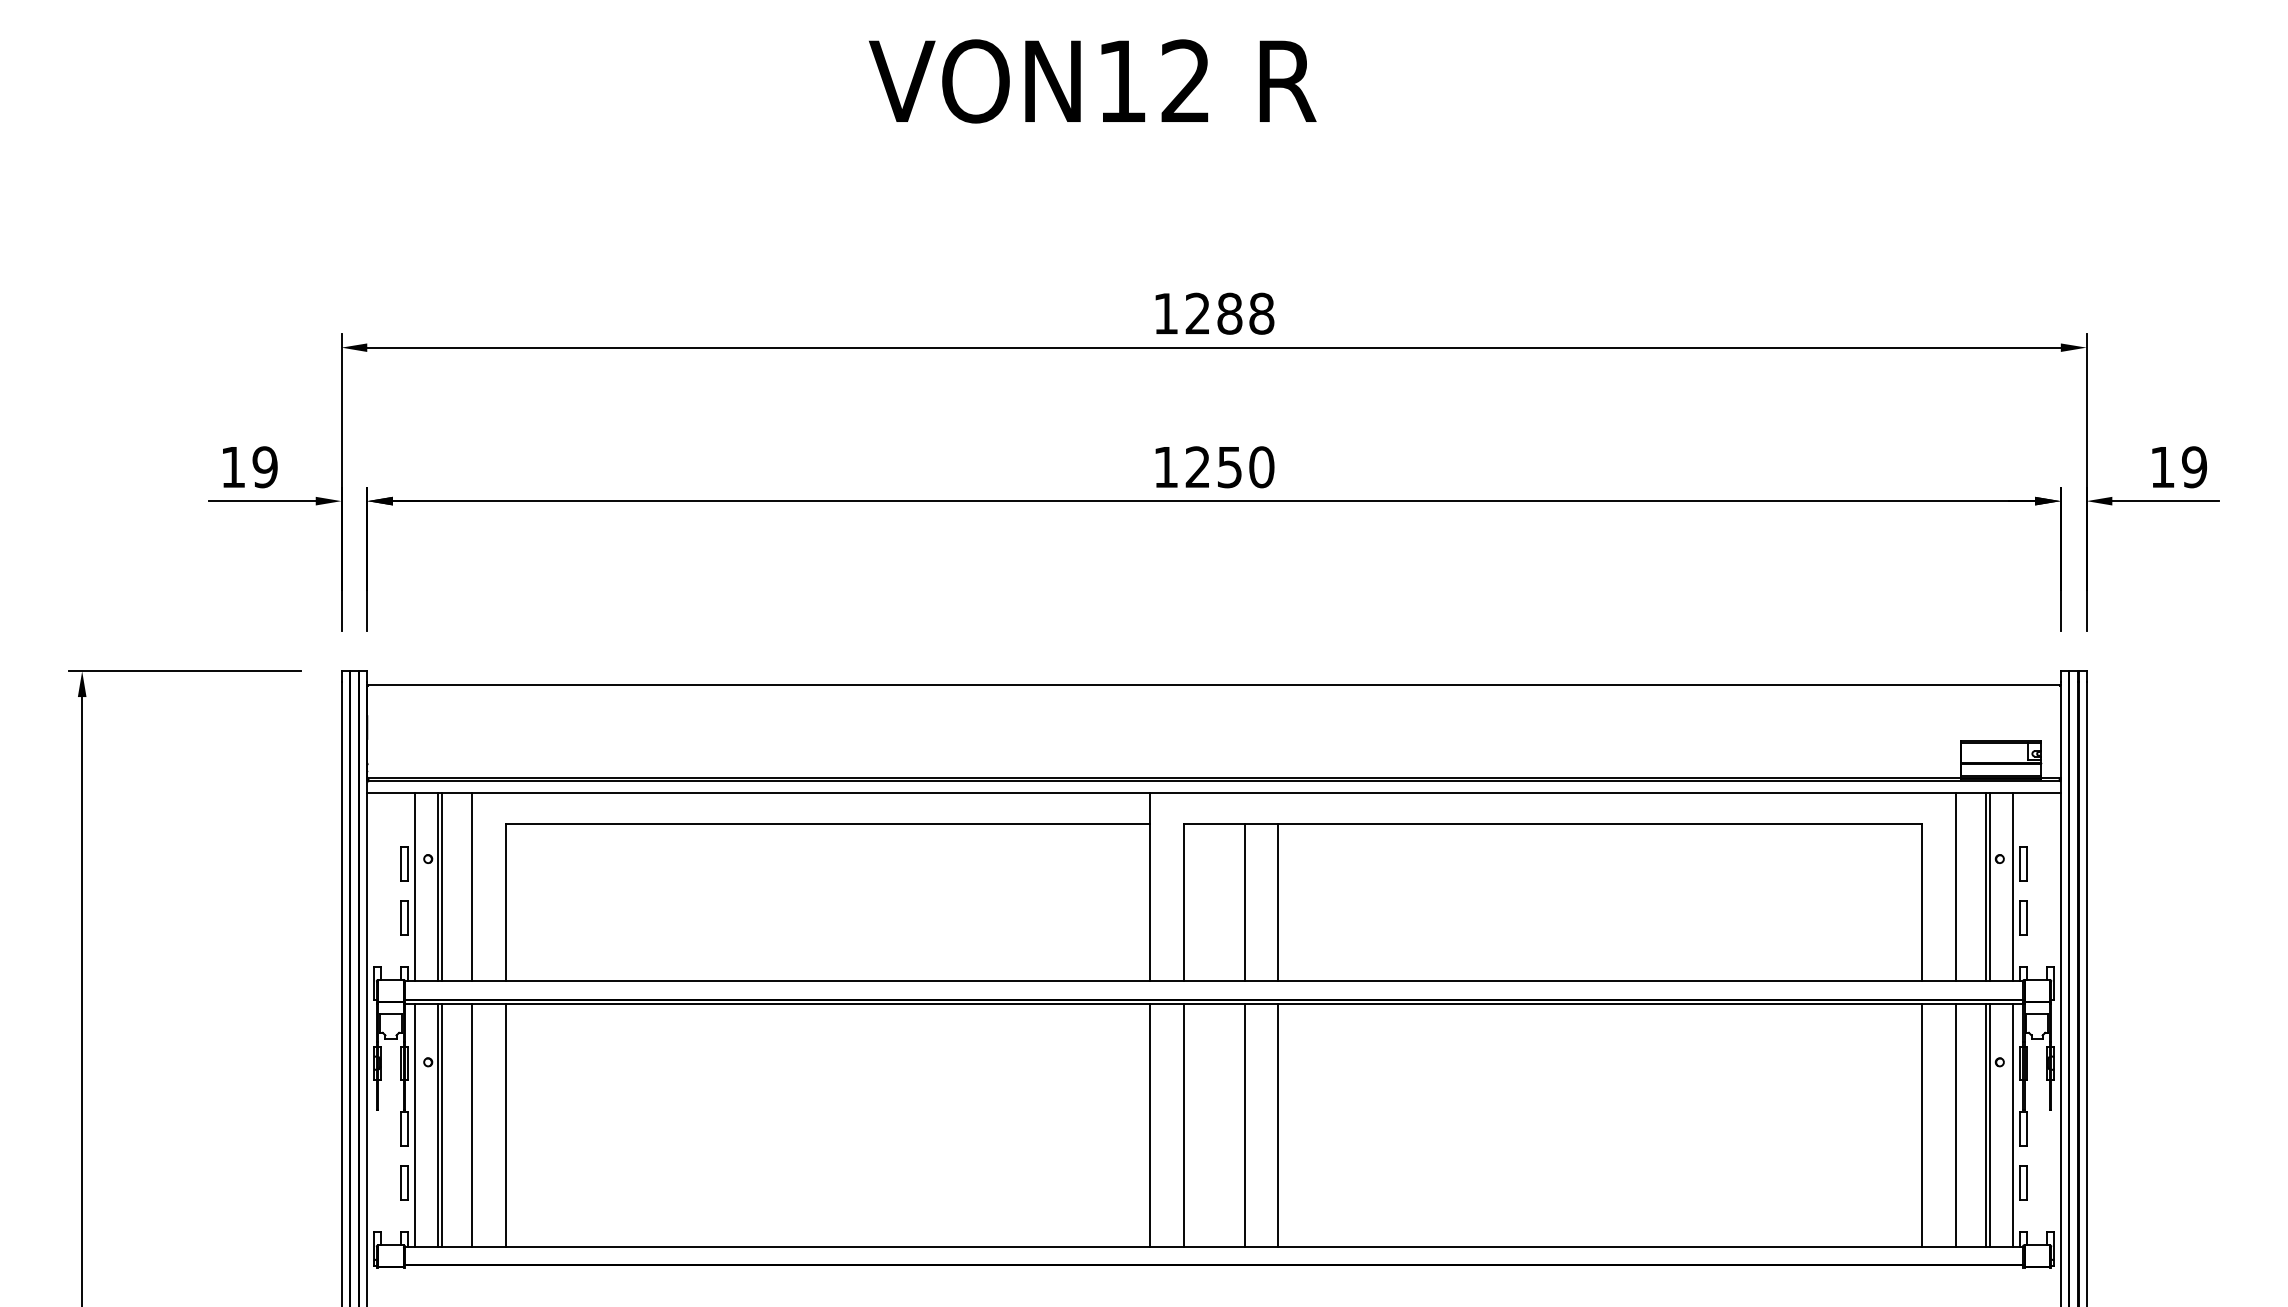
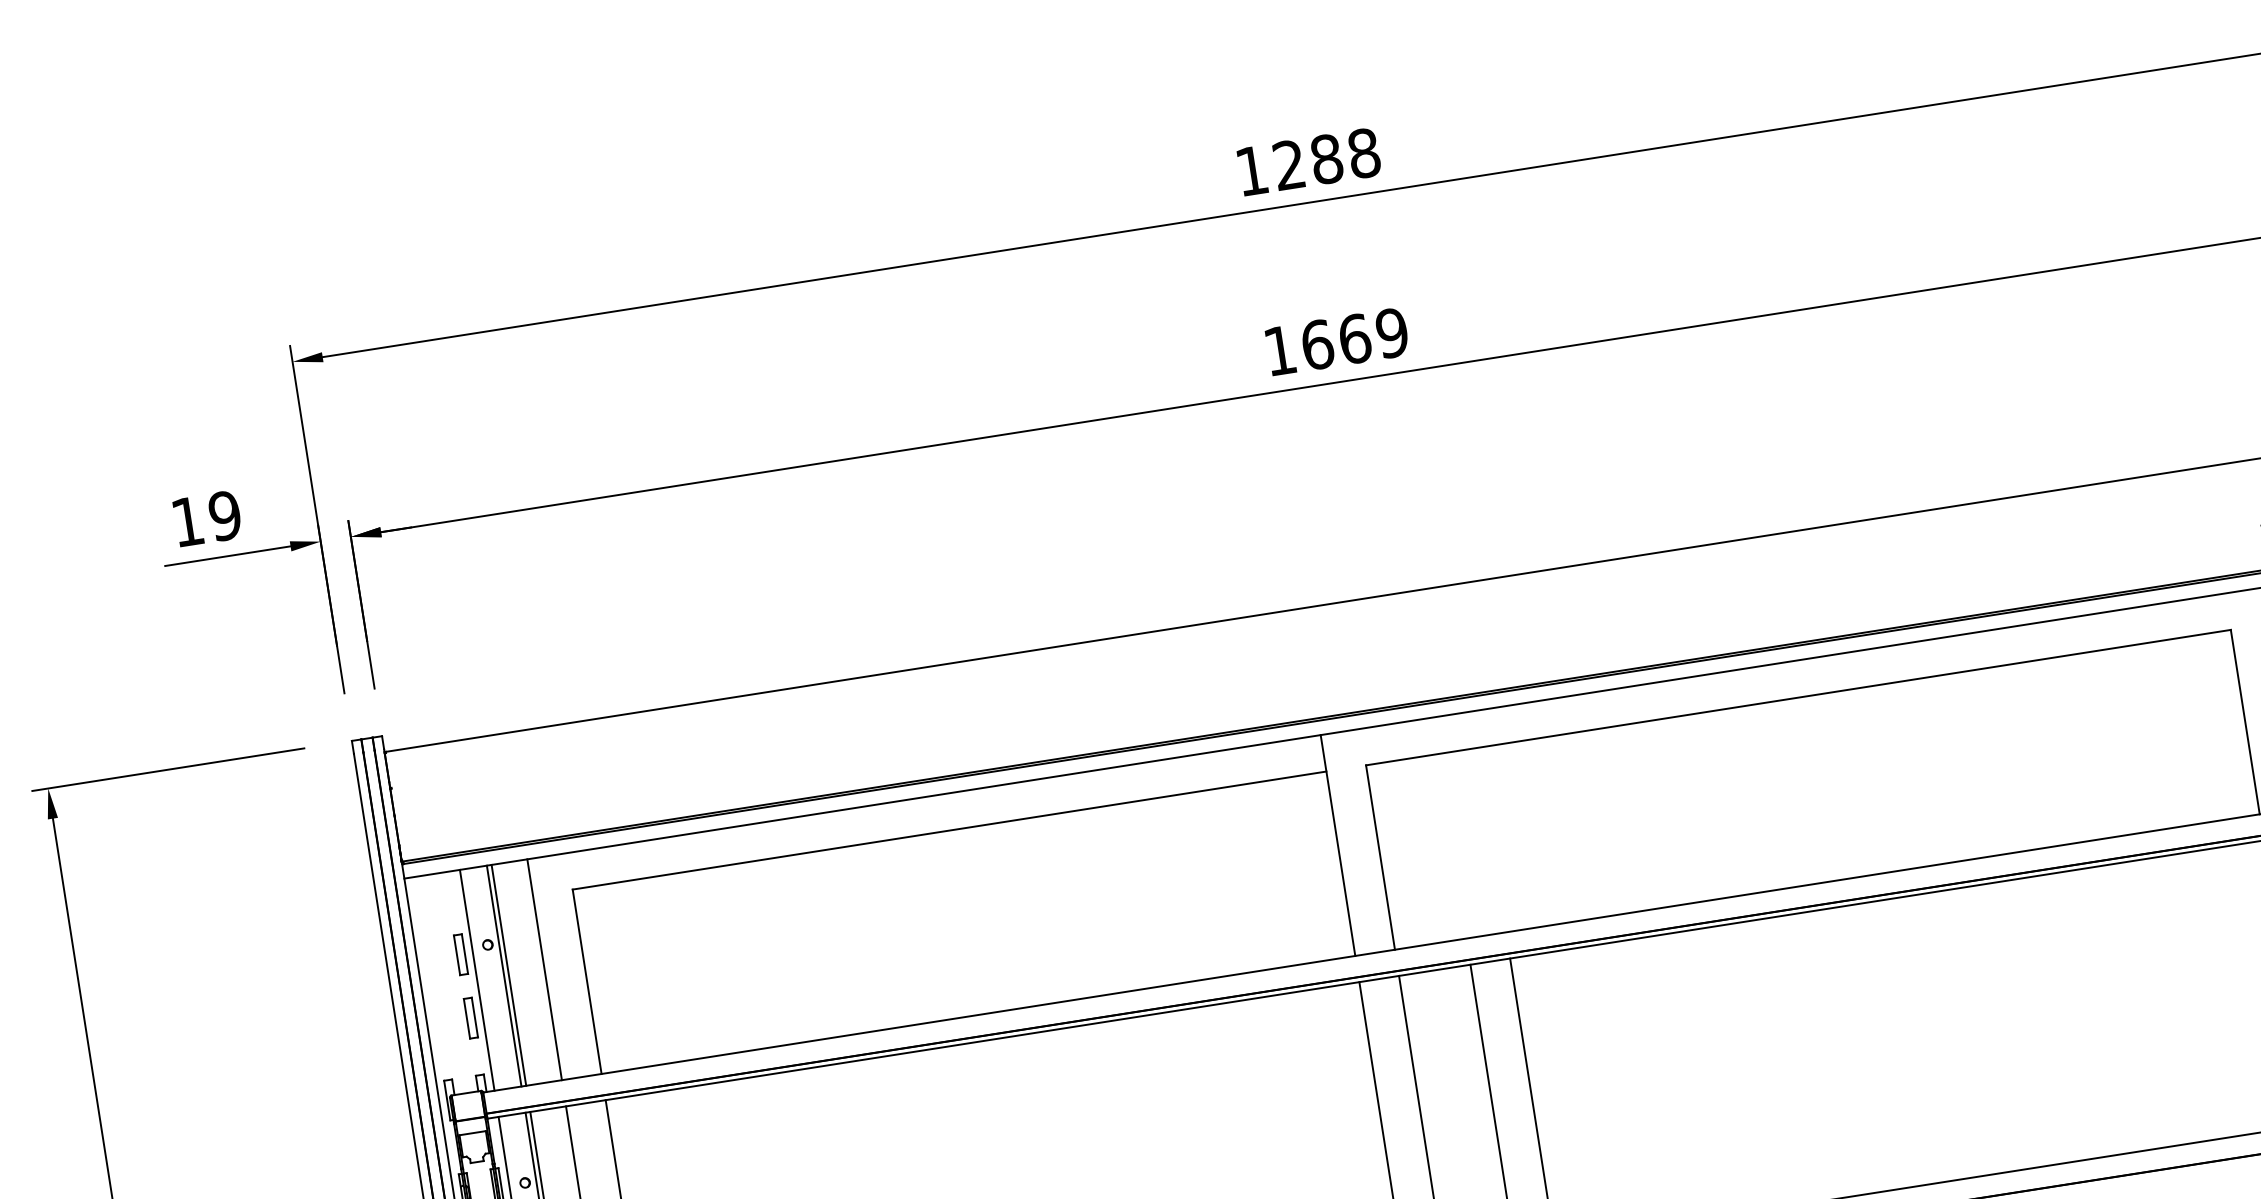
text: (1229, 467) -> (1354, 339), 1250 -> 1669
line: (1244, 902) -> (1451, 846), removed
line: (1278, 902) -> (1491, 839), removed

